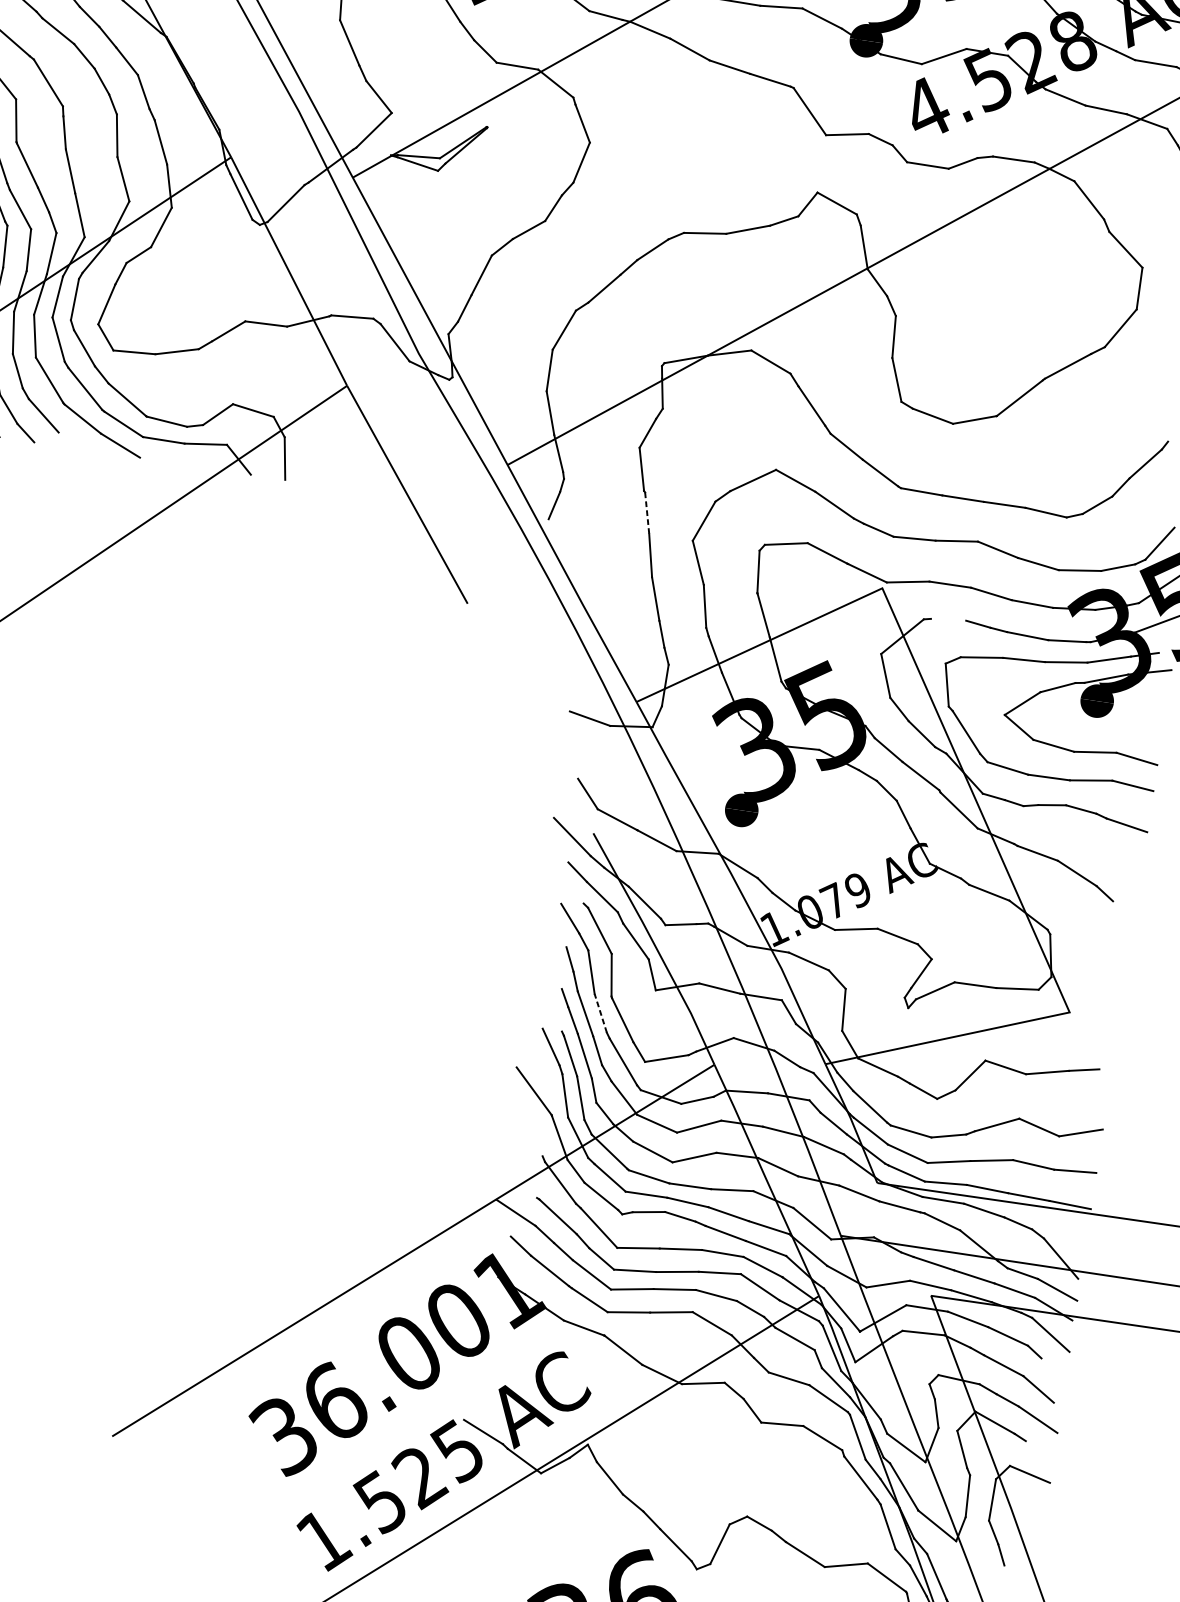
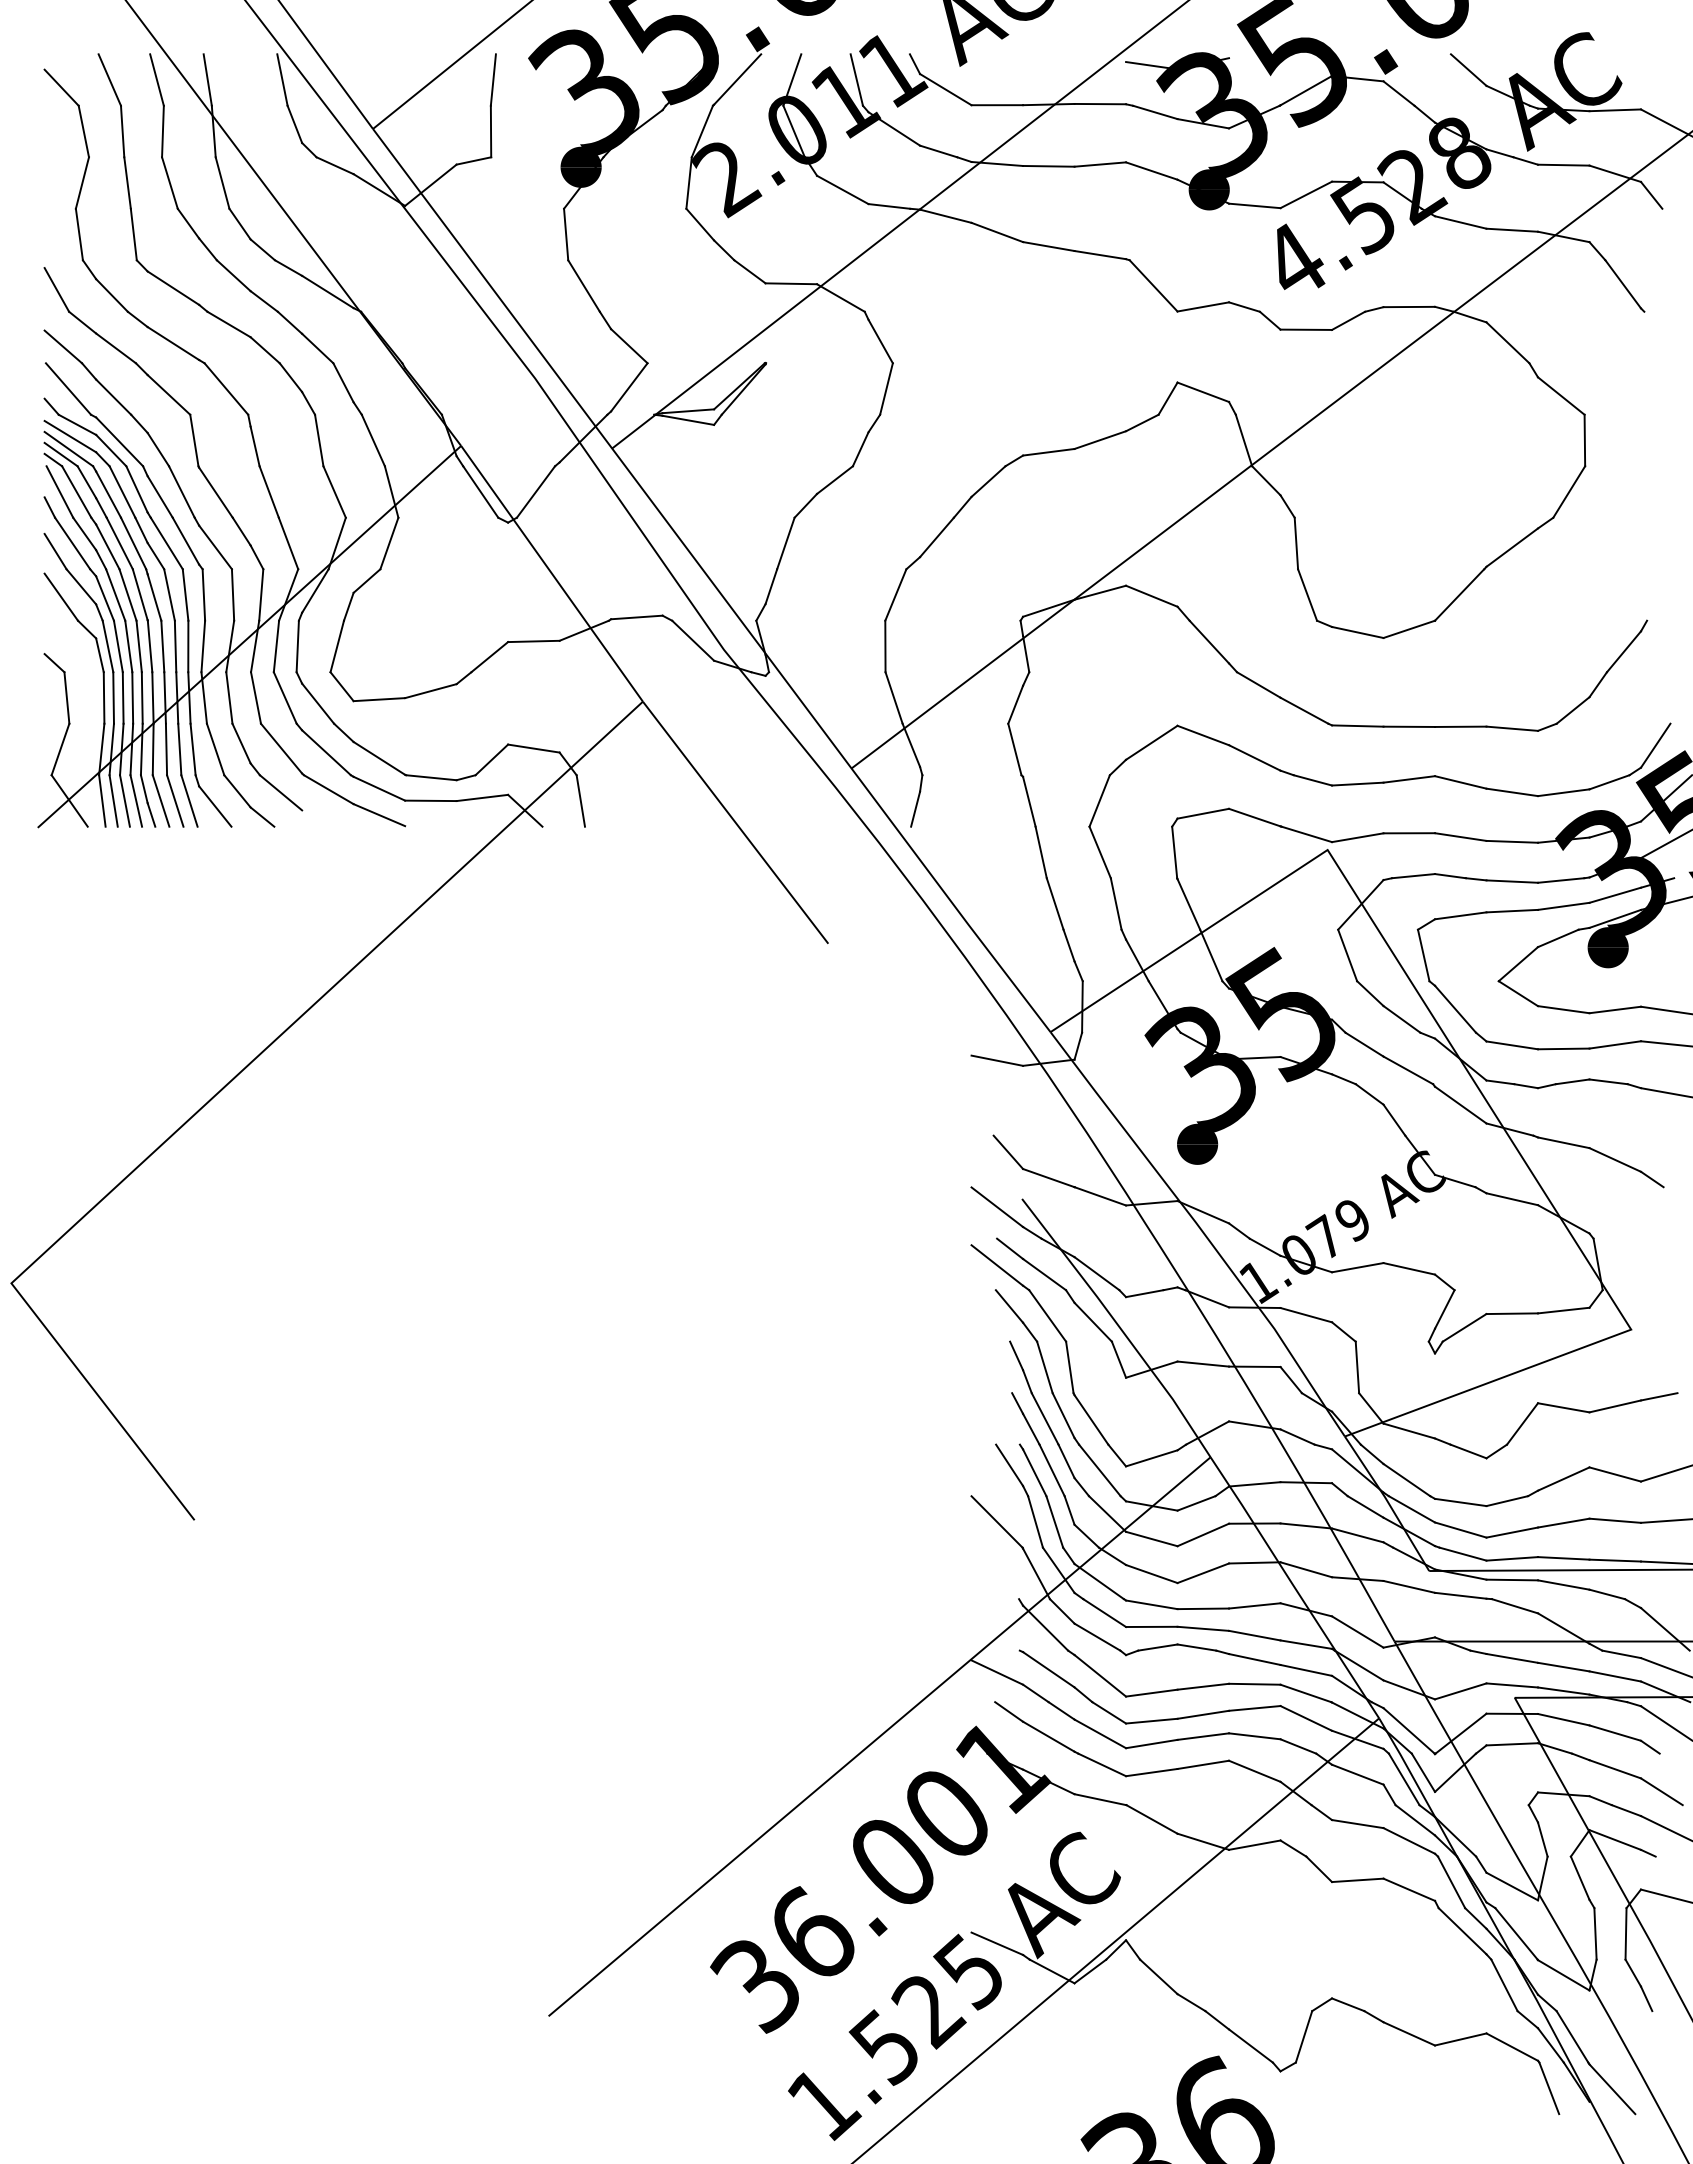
line: (647, 513) -> (1029, 801), dashed -> solid
line: (948, 620) -> (1413, 876), added
line: (565, 884) -> (997, 1265), added
line: (600, 1013) -> (1063, 1415), dashed -> solid

